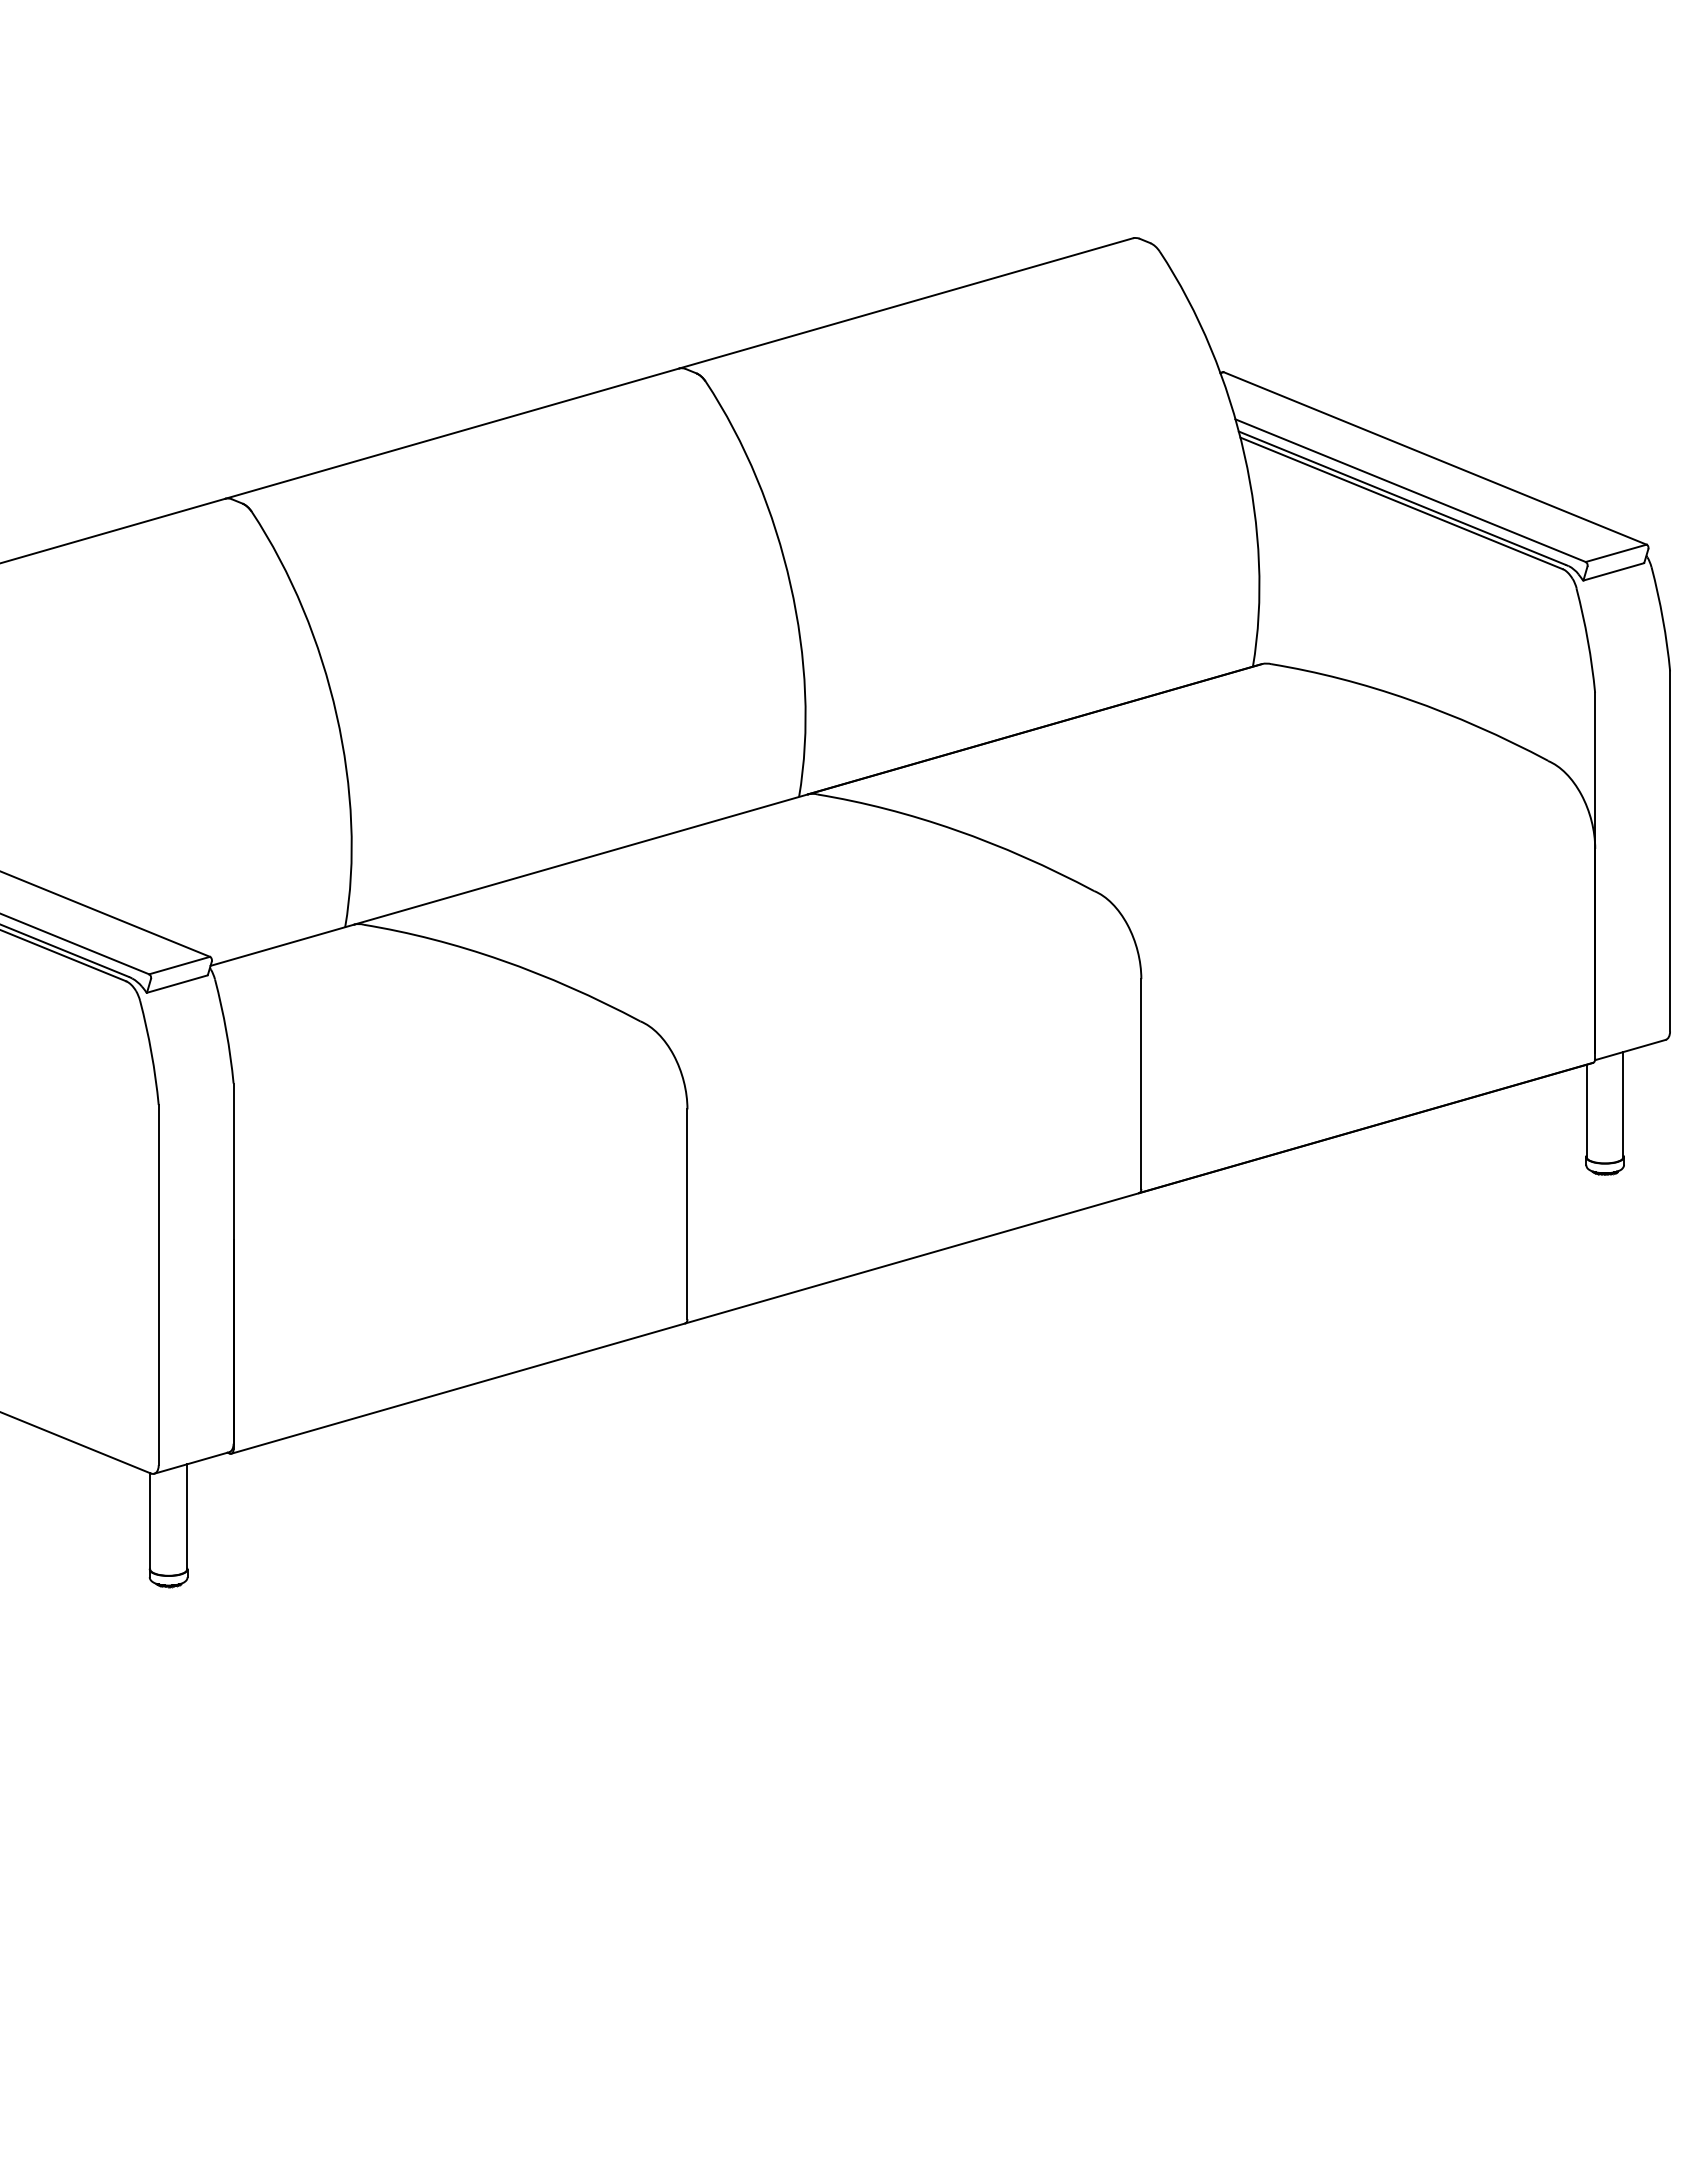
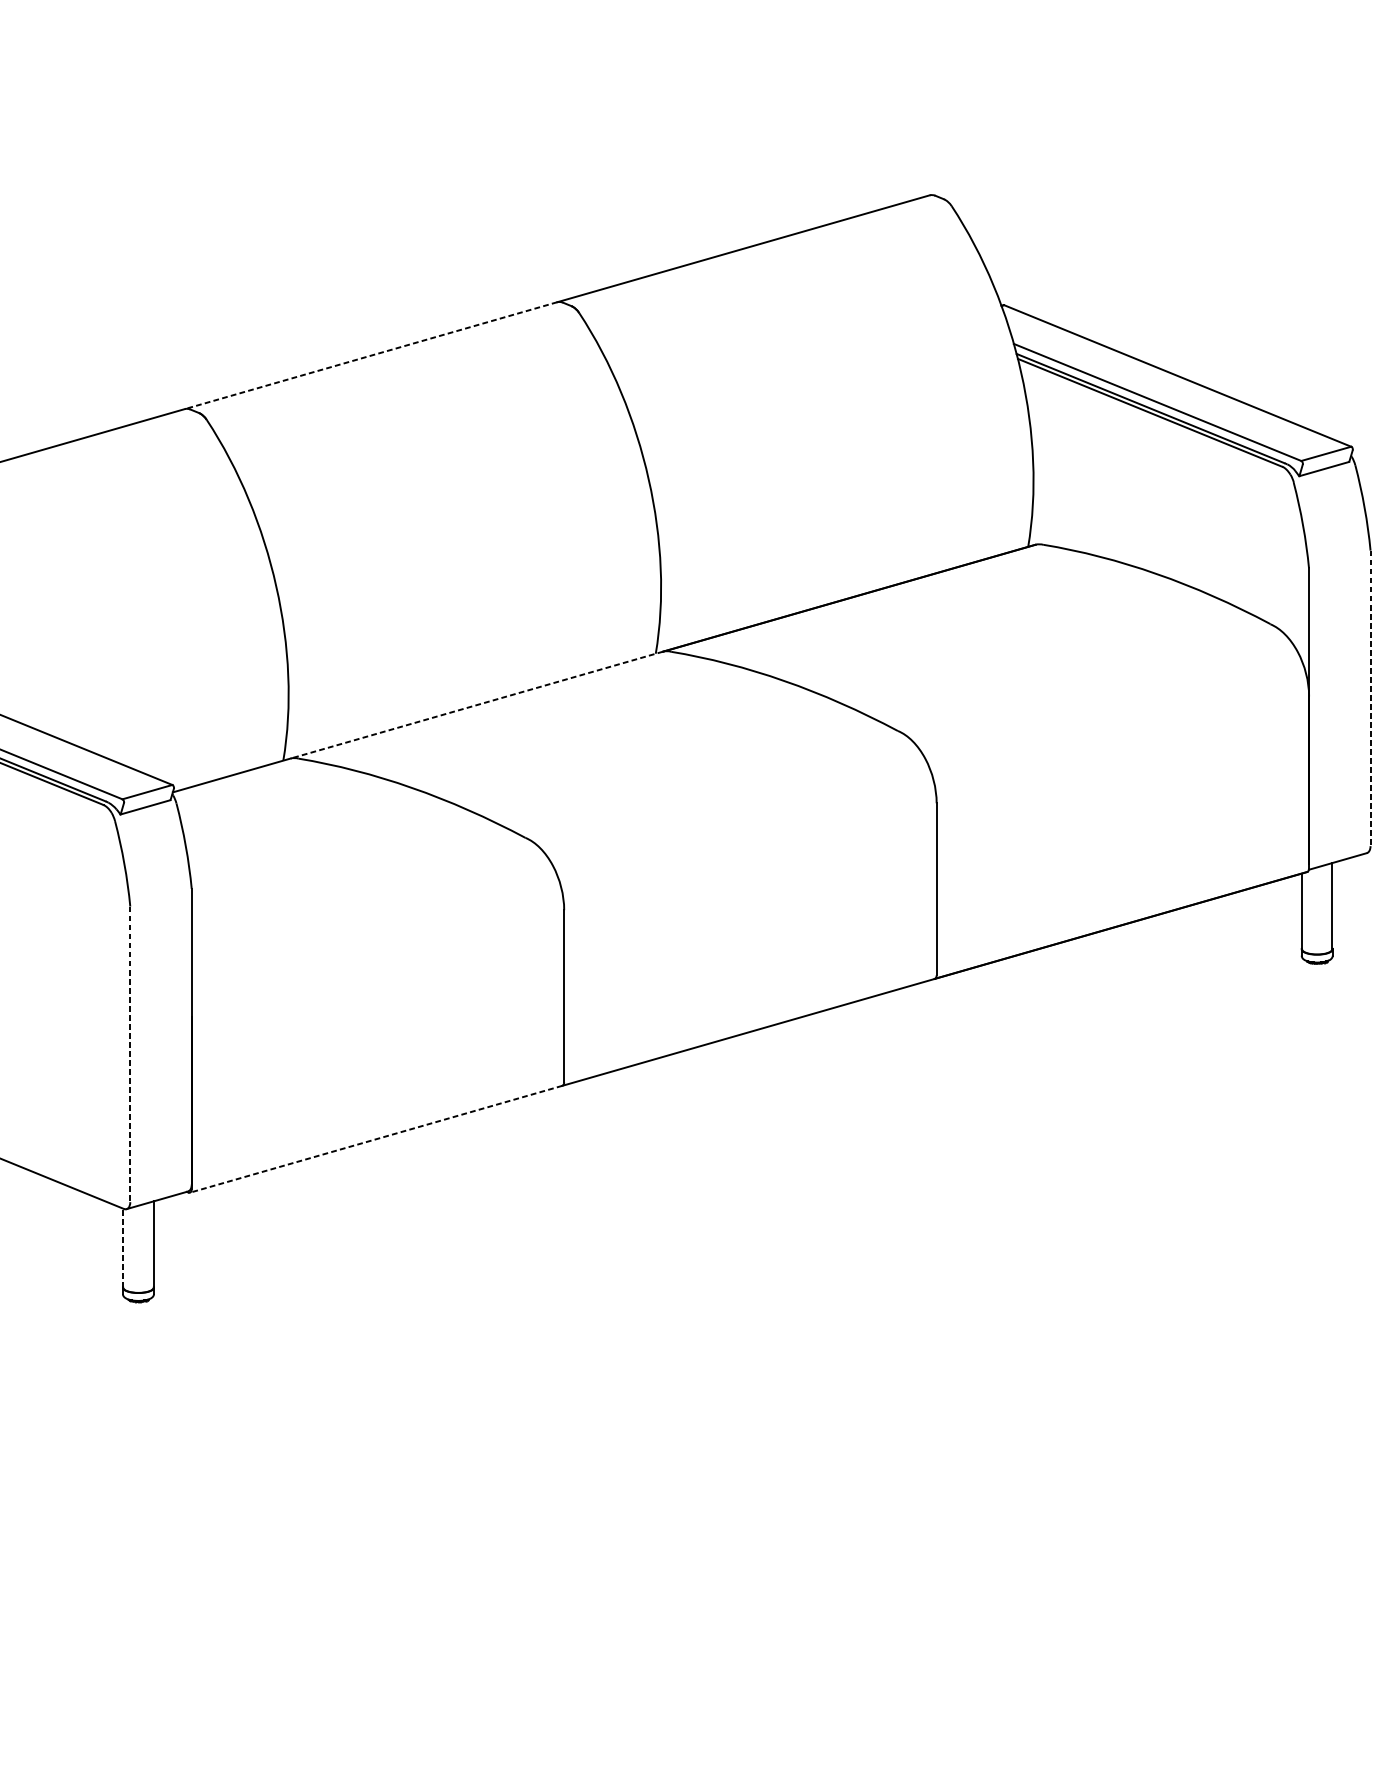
line: (451, 433) -> (370, 355), solid -> dashed
line: (1670, 851) -> (1370, 698), solid -> dashed
line: (580, 859) -> (476, 705), solid -> dashed
line: (158, 1285) -> (130, 1054), solid -> dashed
line: (457, 1388) -> (375, 1139), solid -> dashed
line: (150, 1520) -> (123, 1247), solid -> dashed

